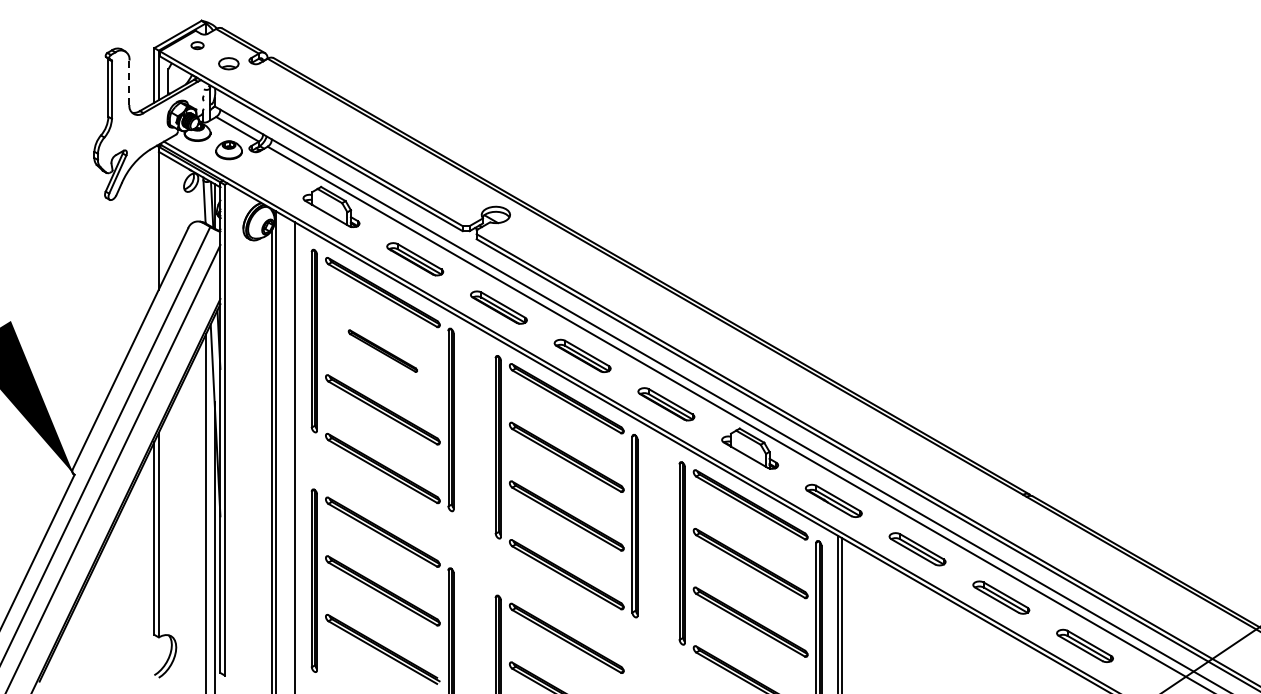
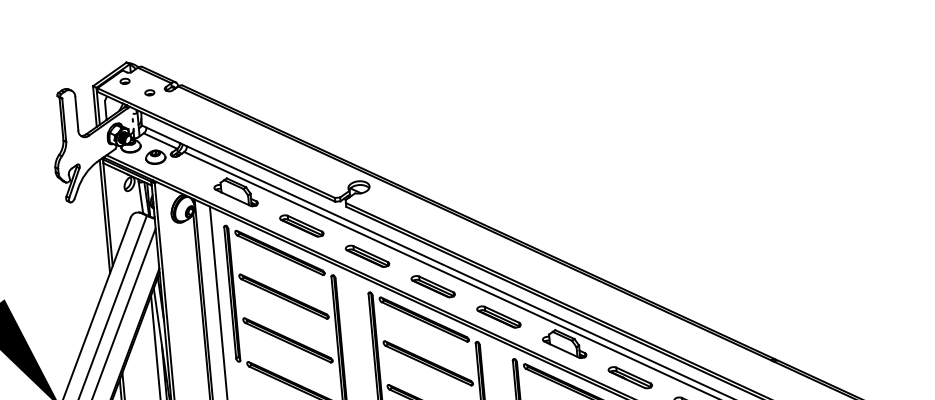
part: (229, 63) -> (150, 92), size x0.62
line: (129, 82) -> (76, 113), dashed -> solid
line: (154, 222) -> (104, 216), added
part: (382, 350) -> (283, 296), size x1.67

